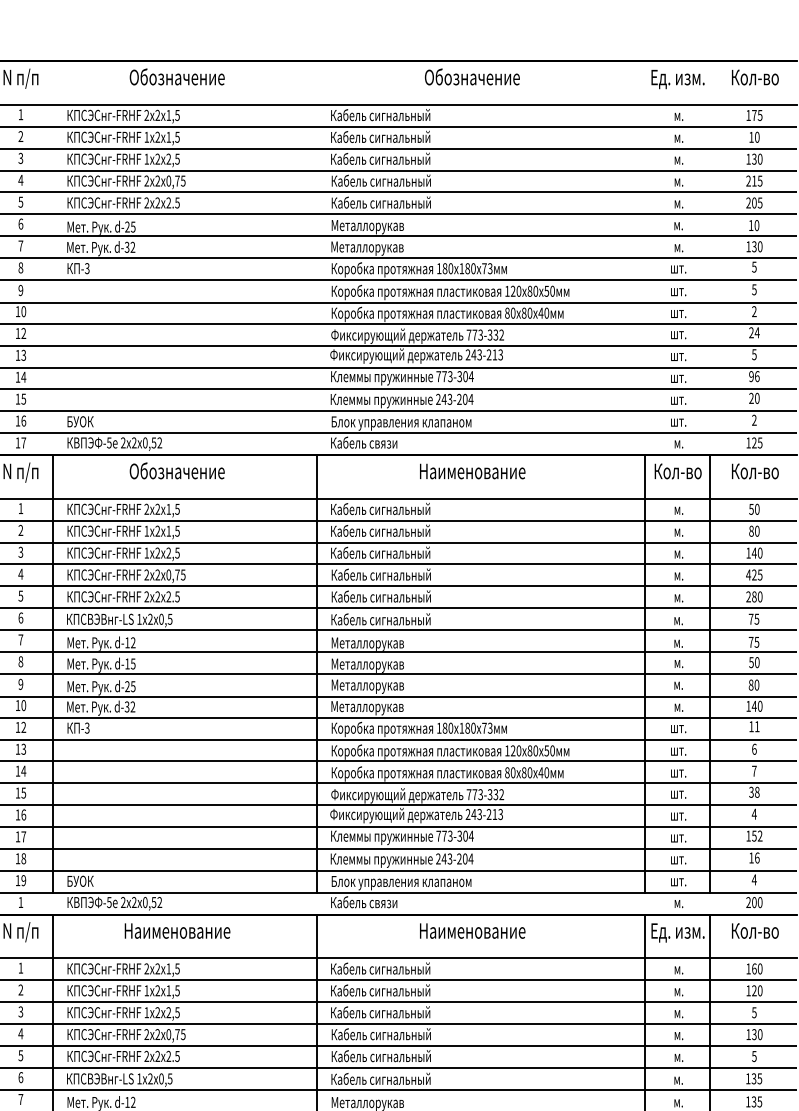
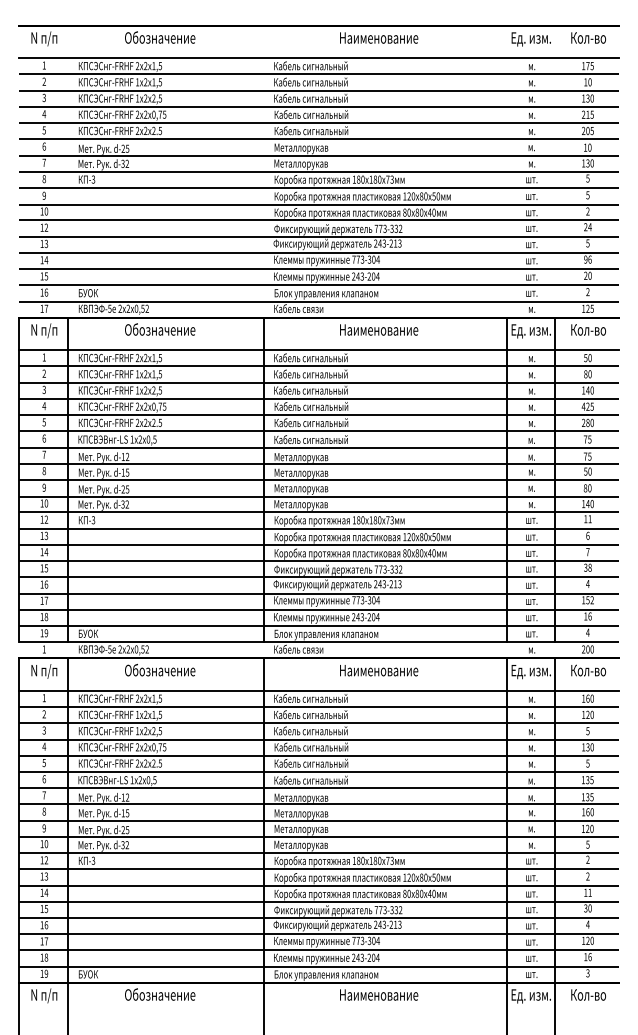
text: (473, 76) -> (379, 37), Обозначение -> Наименование
text: (676, 473) -> (530, 331), Кол-во -> Ед. изм.
text: (177, 929) -> (160, 669), Наименование -> Обозначение

